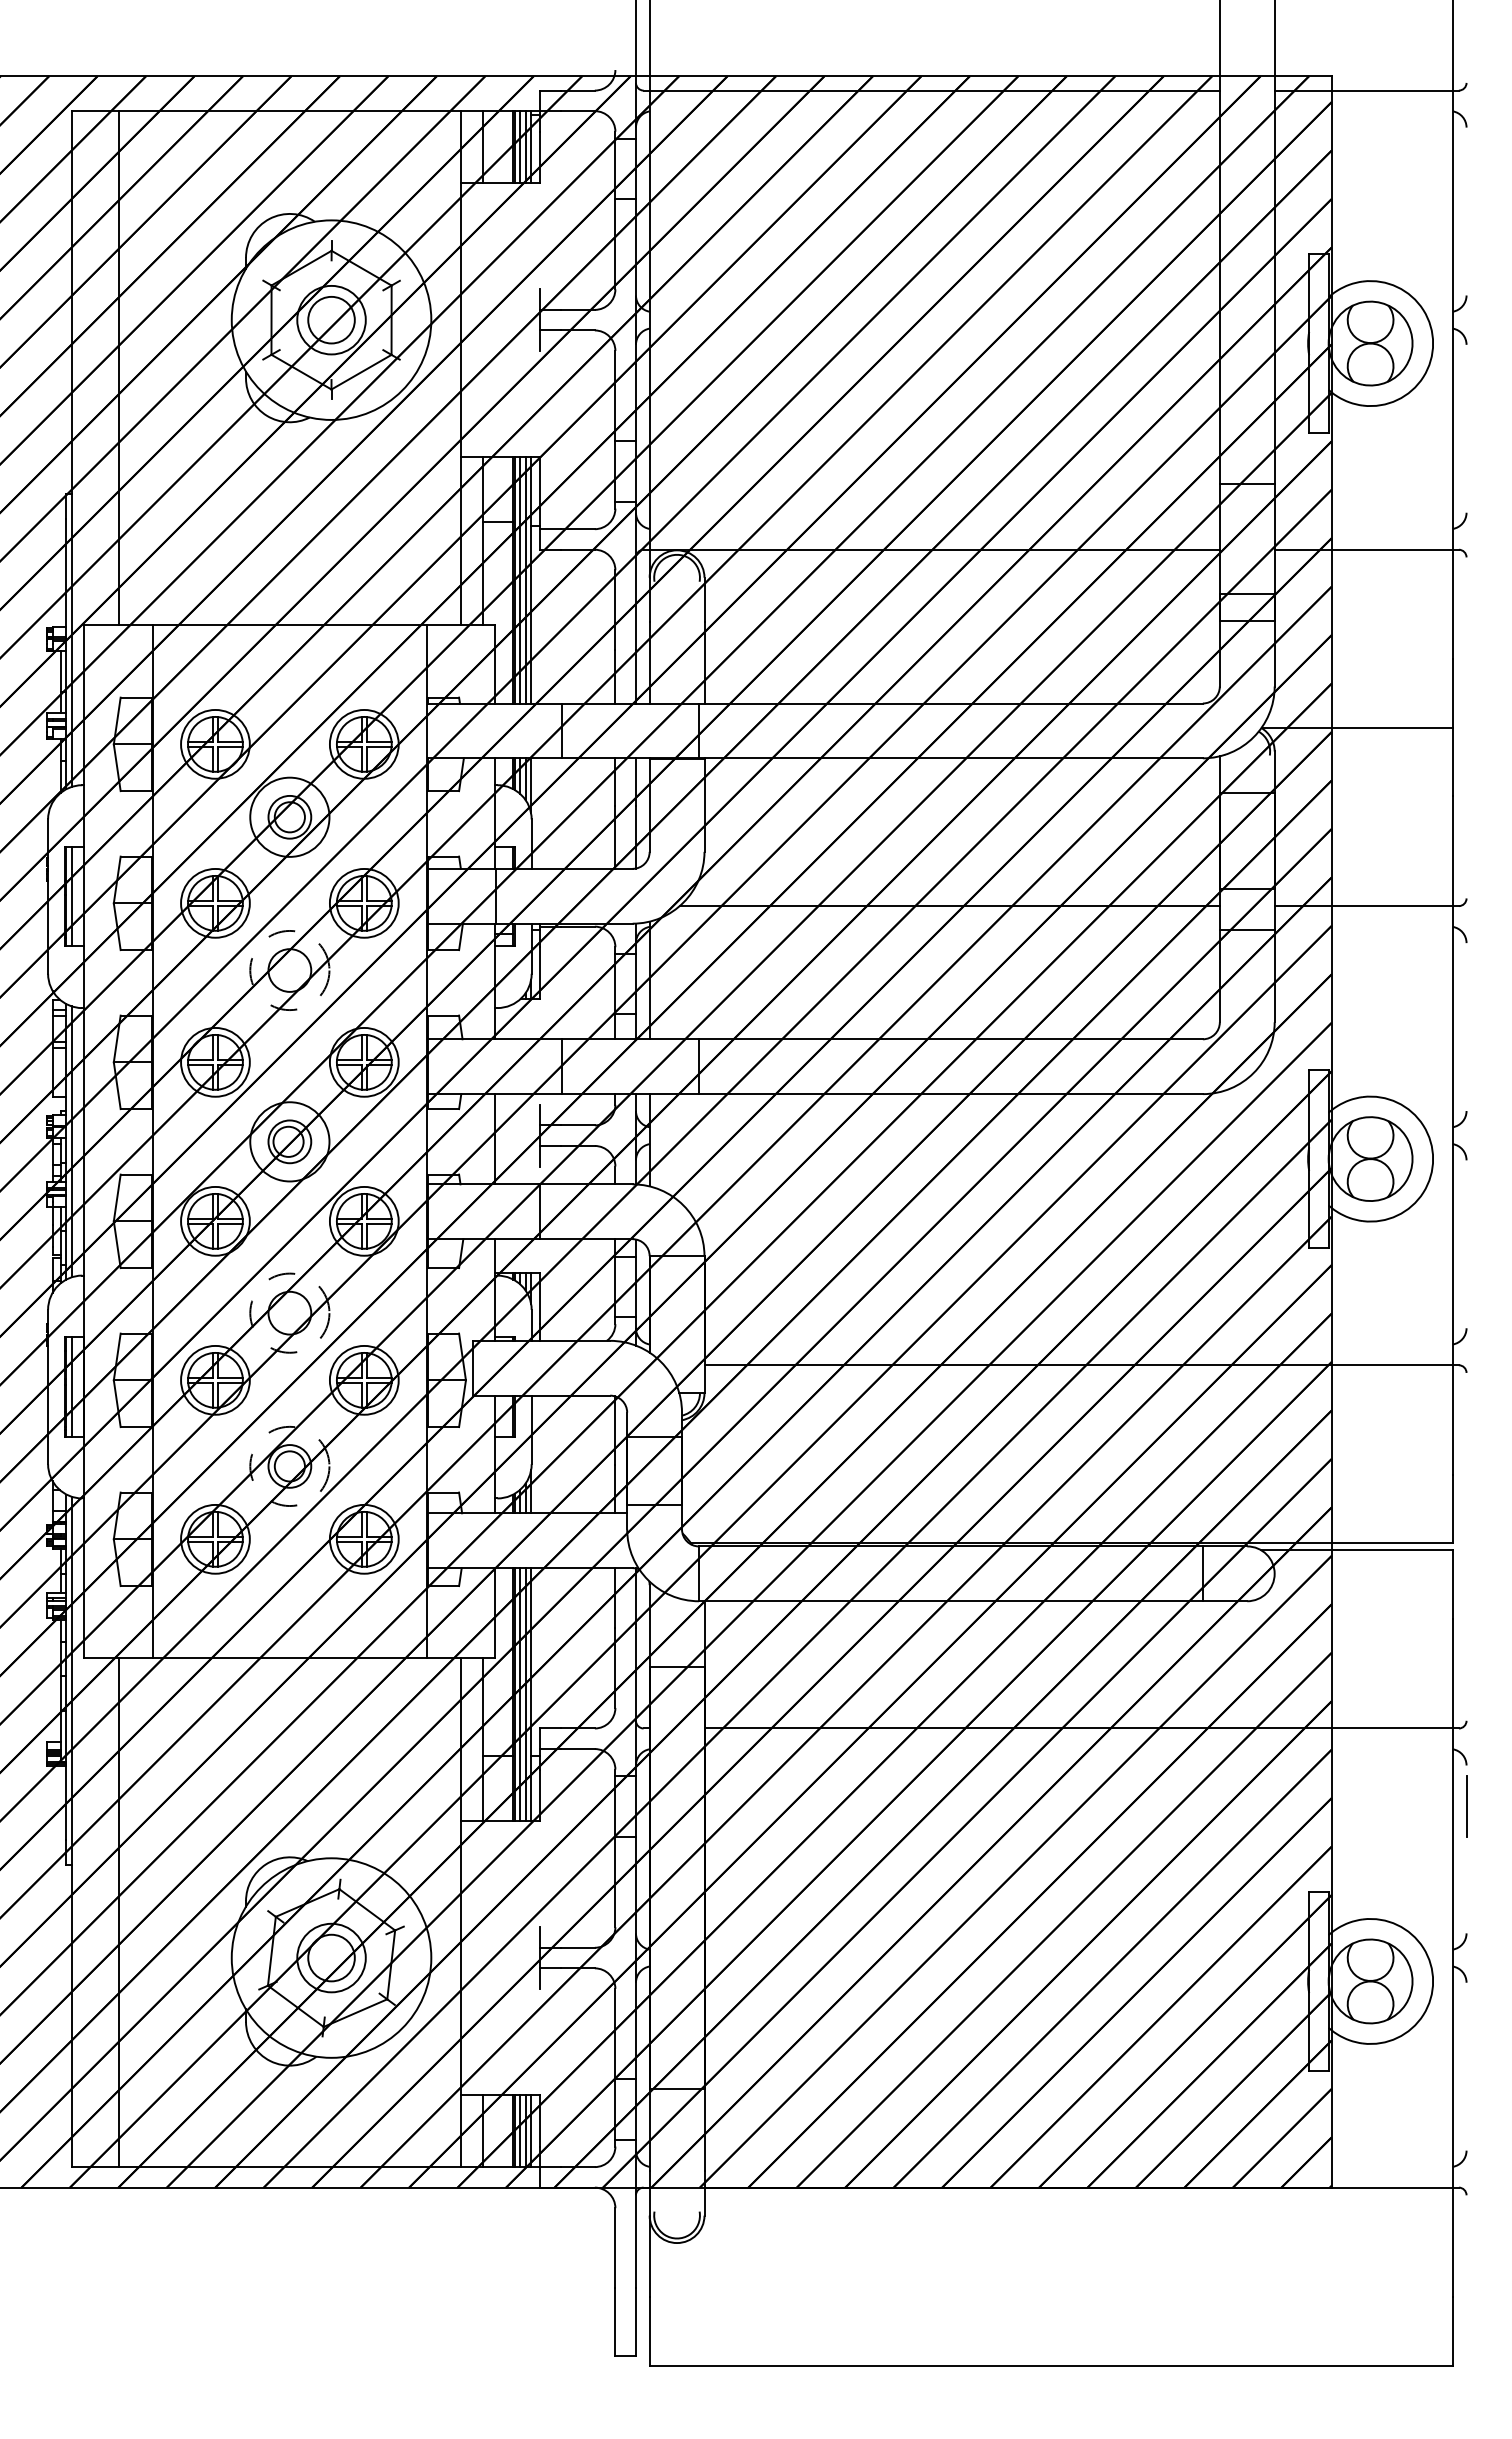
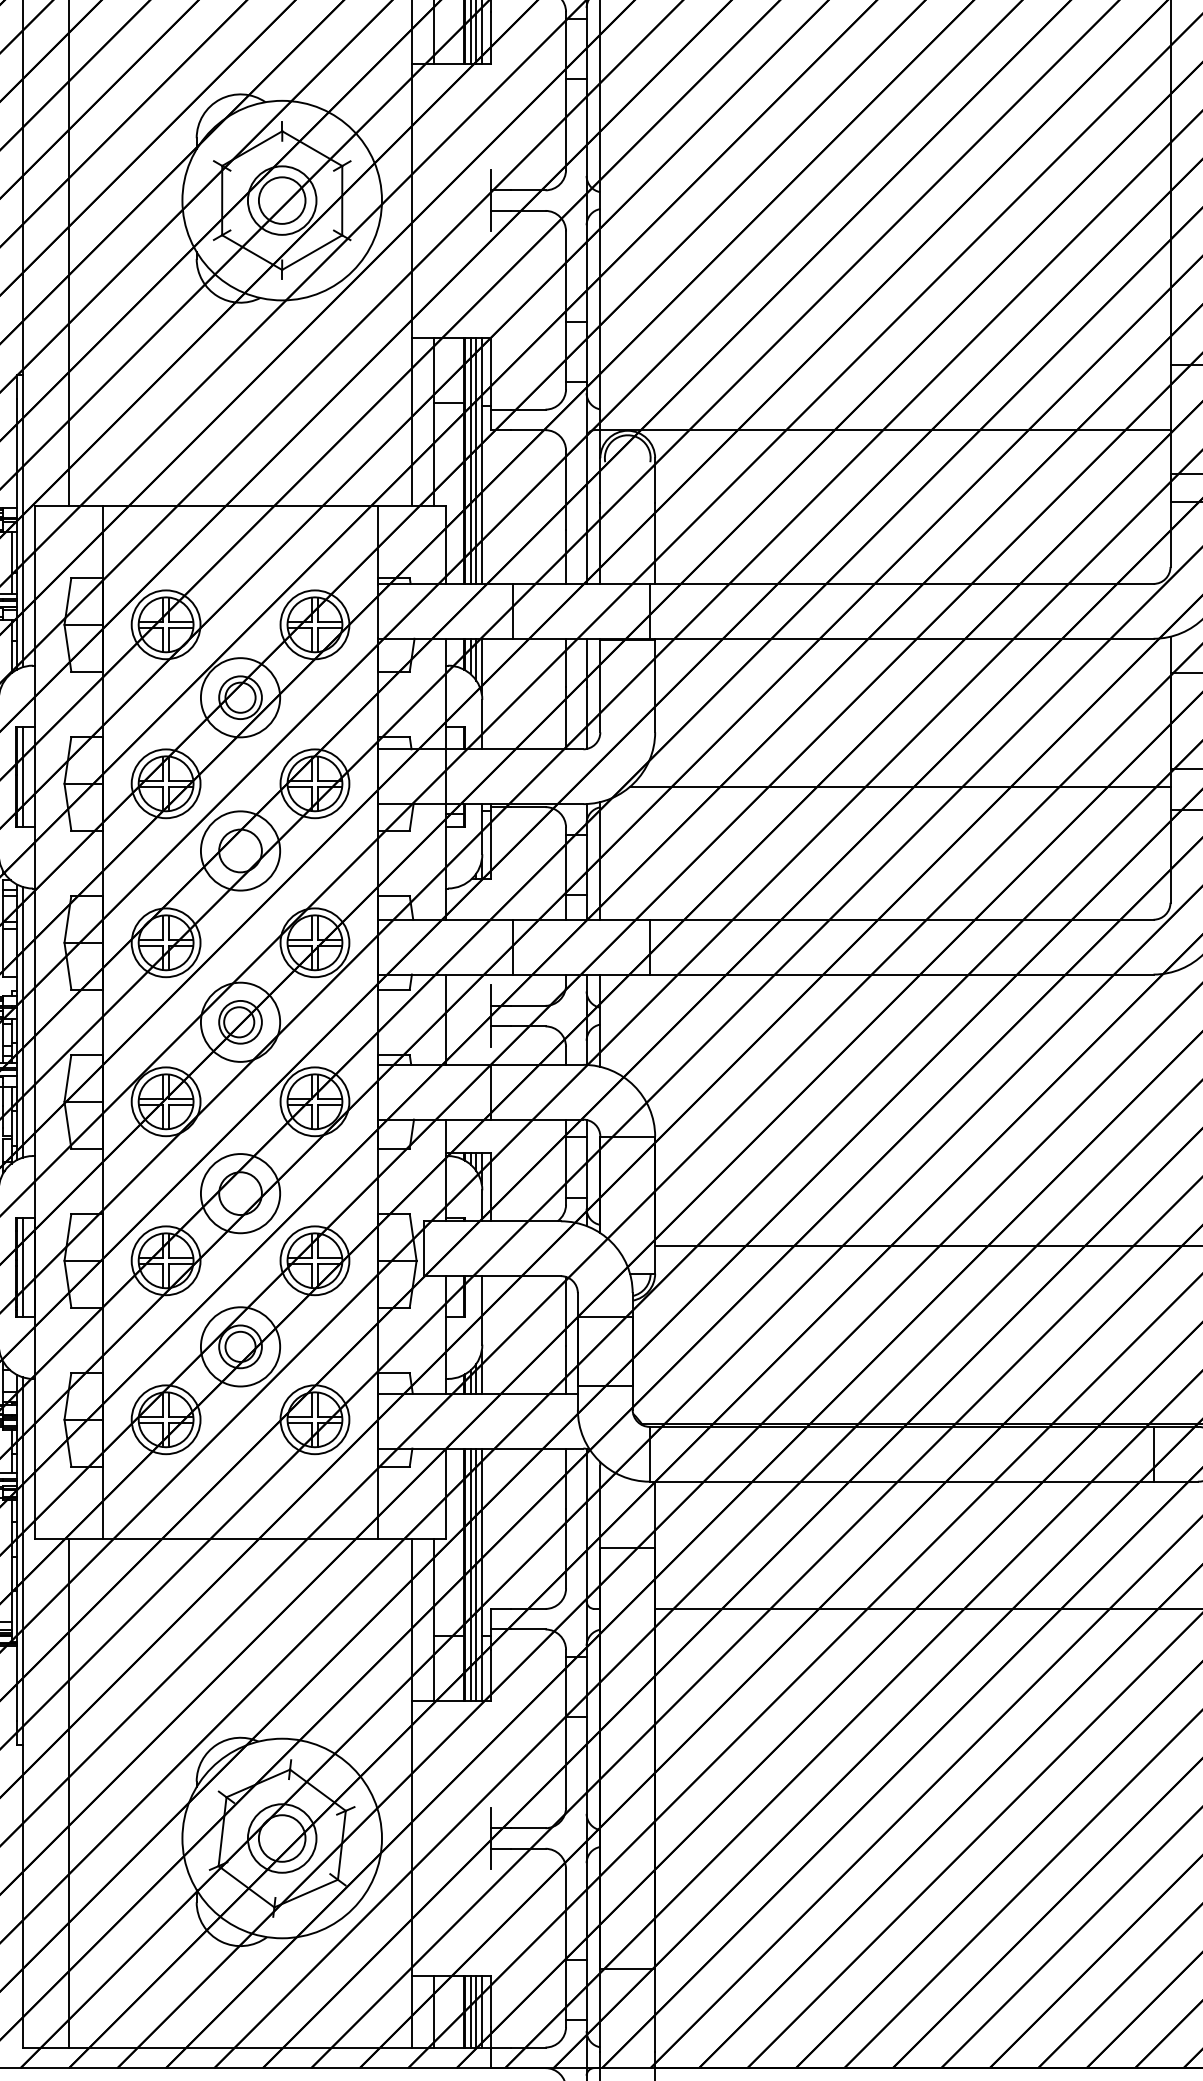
circle: (289, 970) -> (240, 850), dashed -> solid
circle: (289, 1312) -> (240, 1192), dashed -> solid
circle: (289, 1466) -> (240, 1346), dashed -> solid

